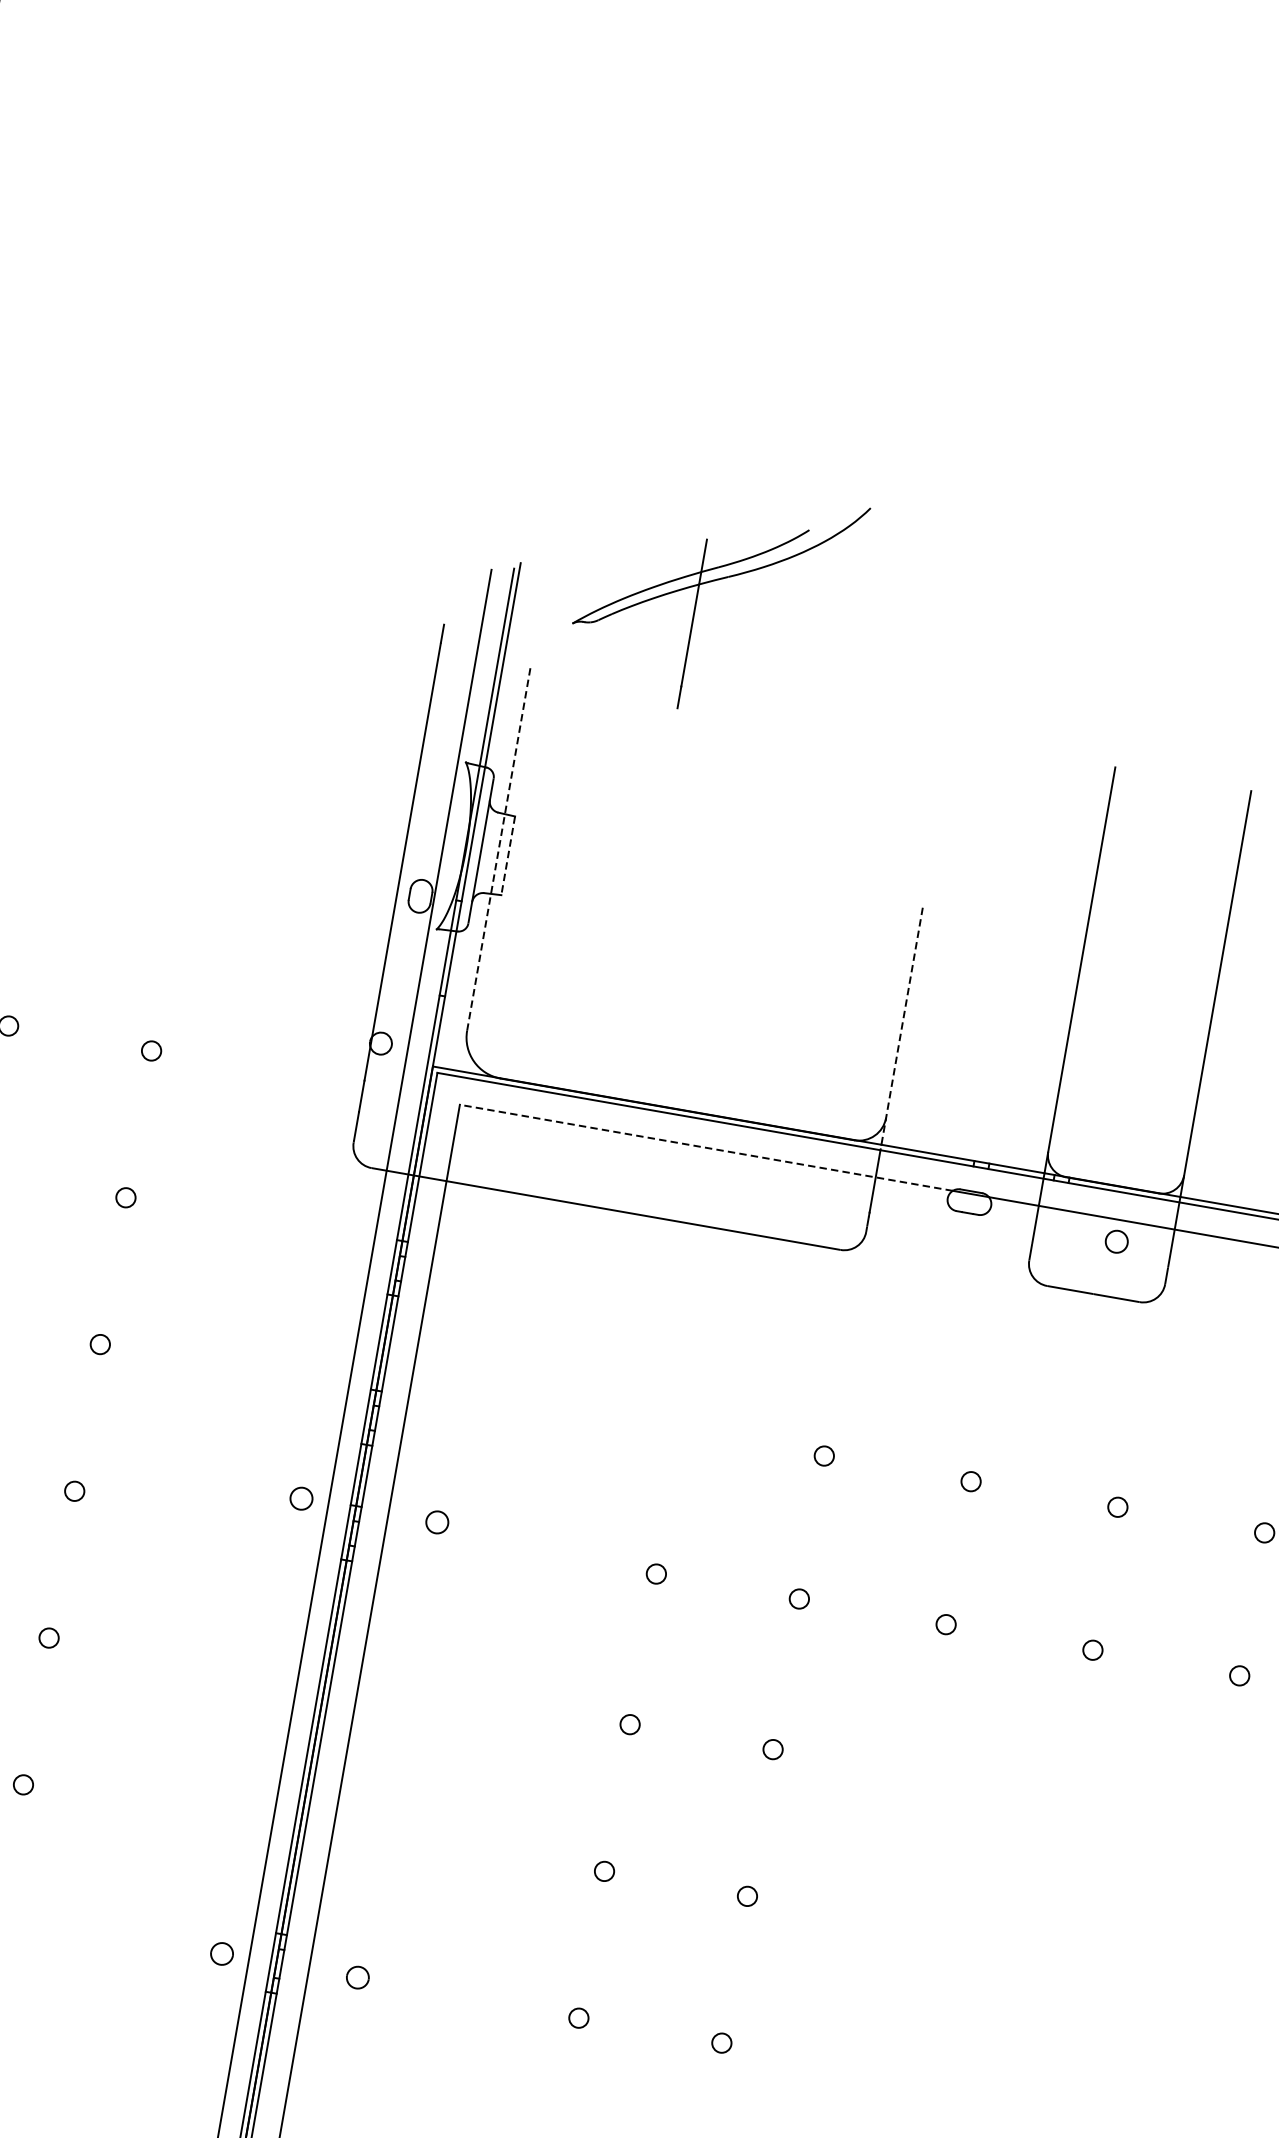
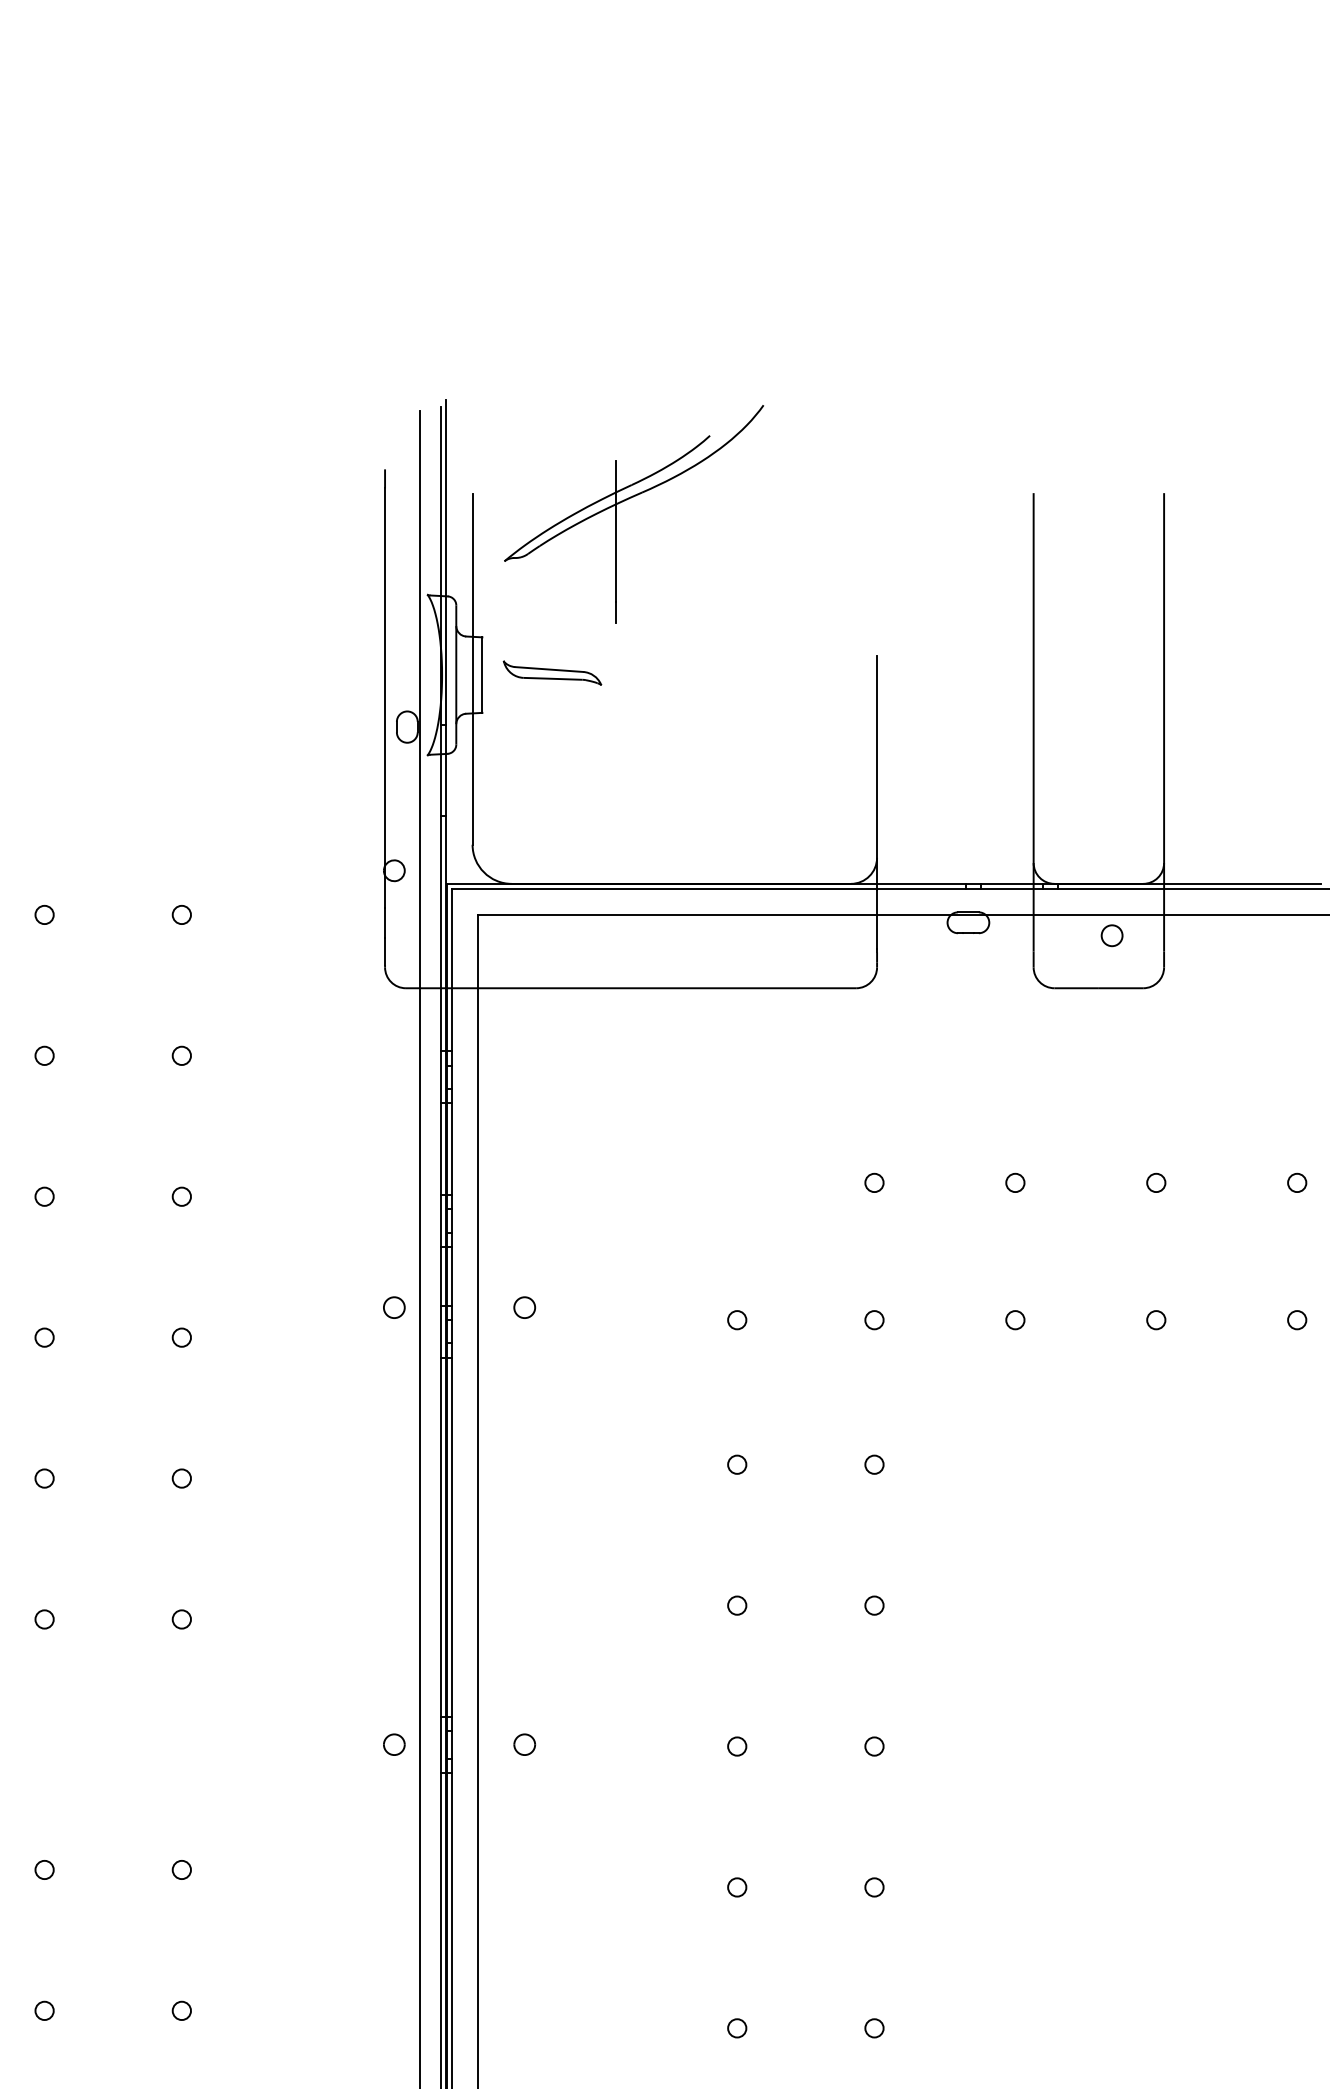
part: (711, 582) -> (627, 500), moved
line: (498, 848) -> (472, 669), dashed -> solid
line: (508, 856) -> (482, 675), dashed -> solid
part: (581, 865) -> (552, 672), added
line: (902, 1029) -> (877, 772), dashed -> solid
line: (706, 1147) -> (714, 914), dashed -> solid

